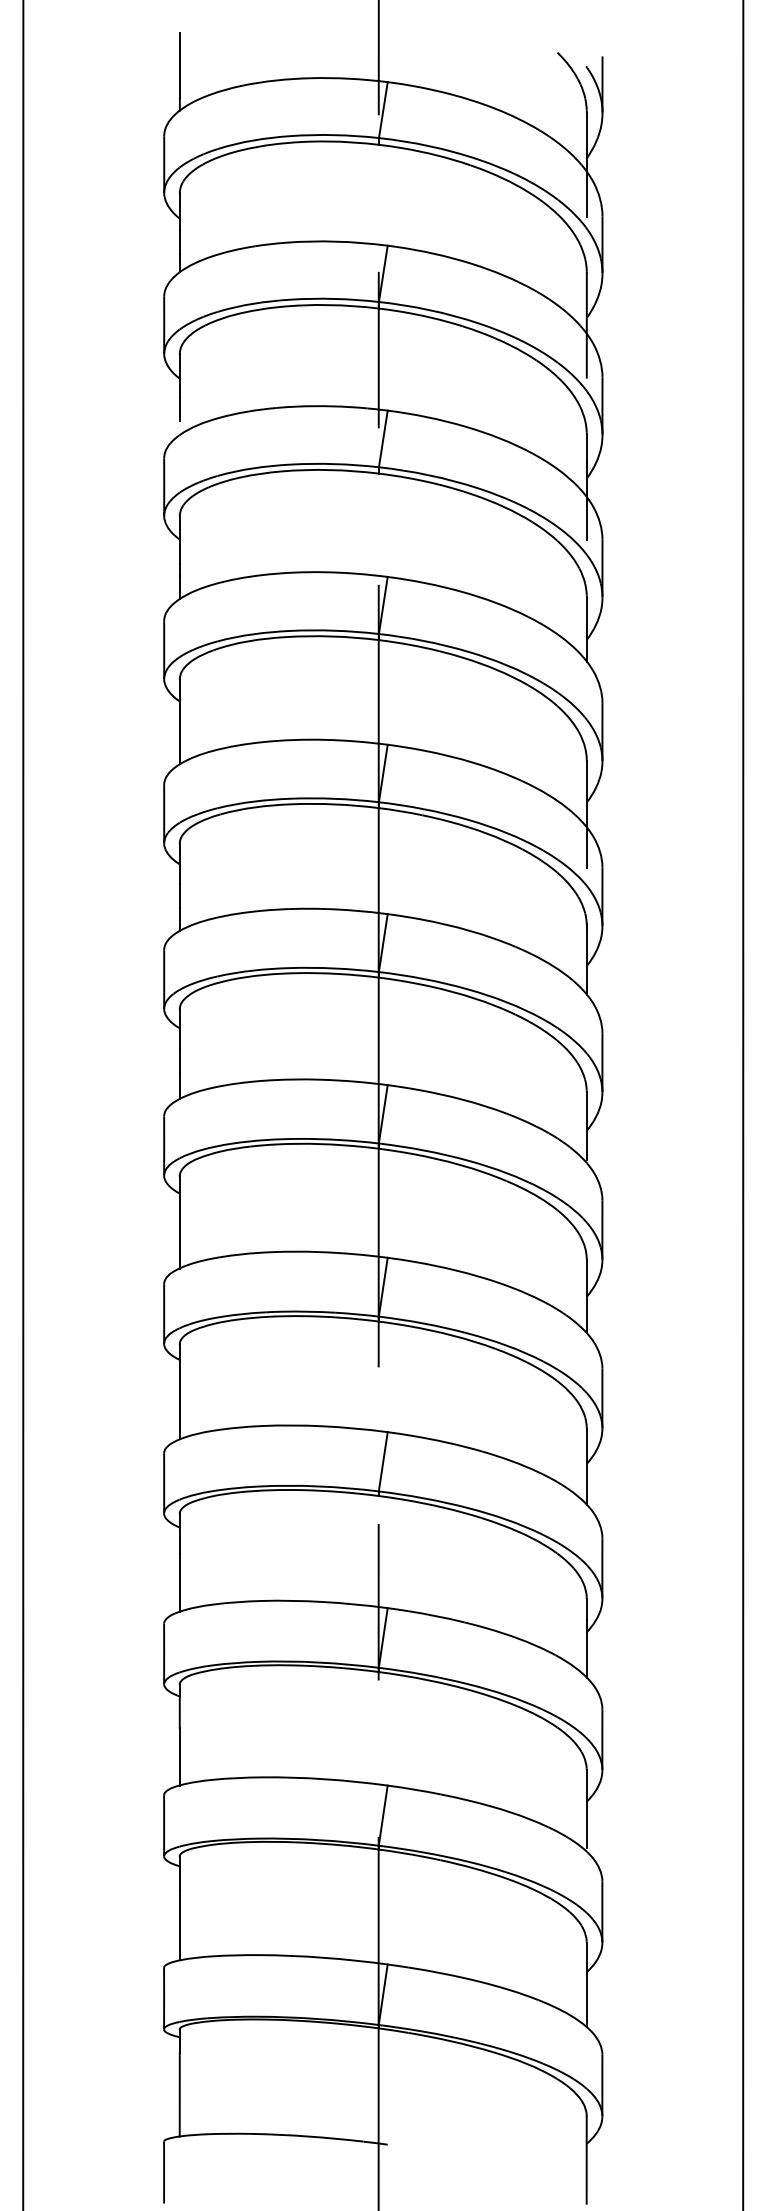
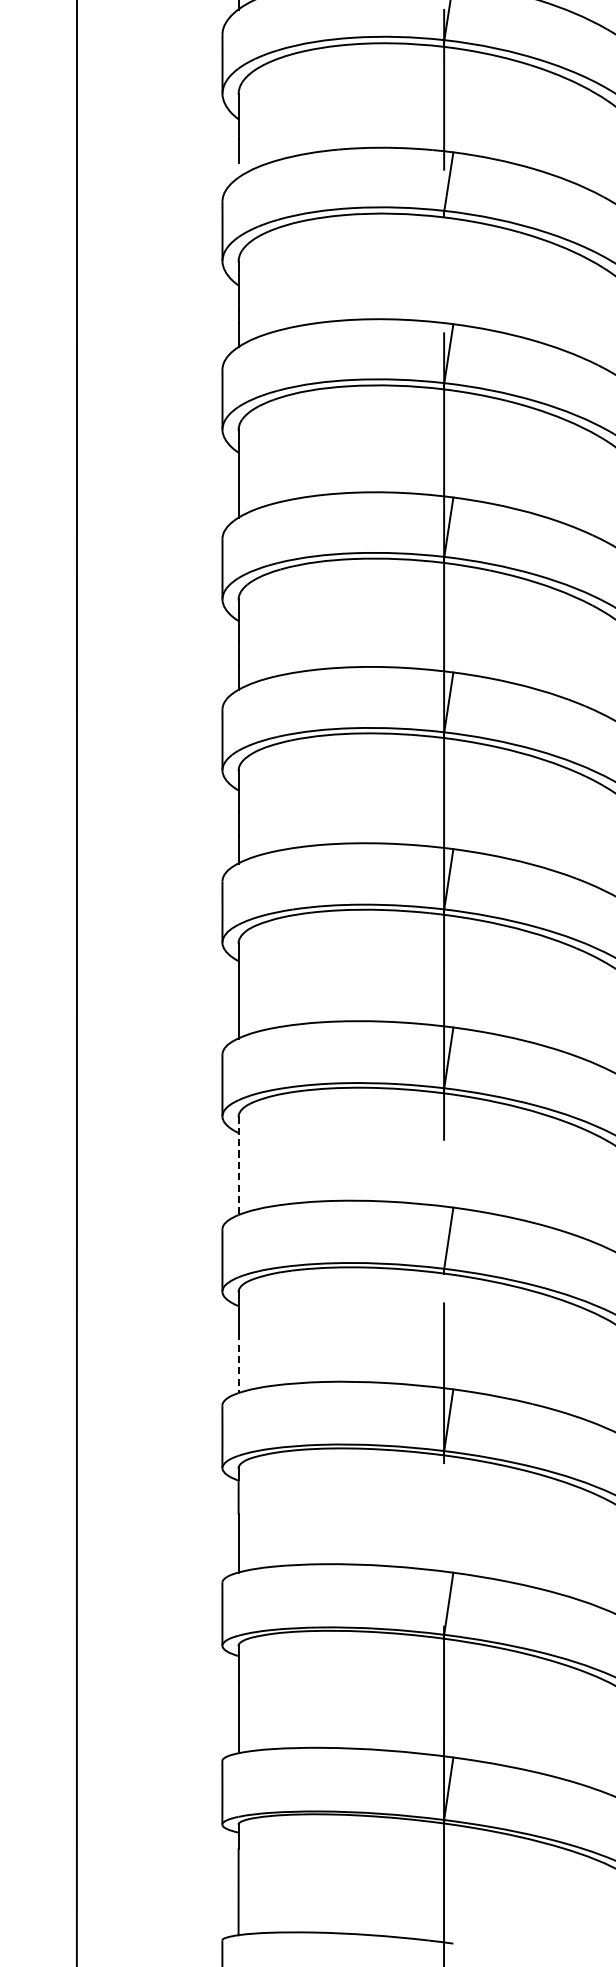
line: (179, 1391) -> (238, 1165), solid -> dashed
line: (179, 1583) -> (238, 1363), solid -> dashed

